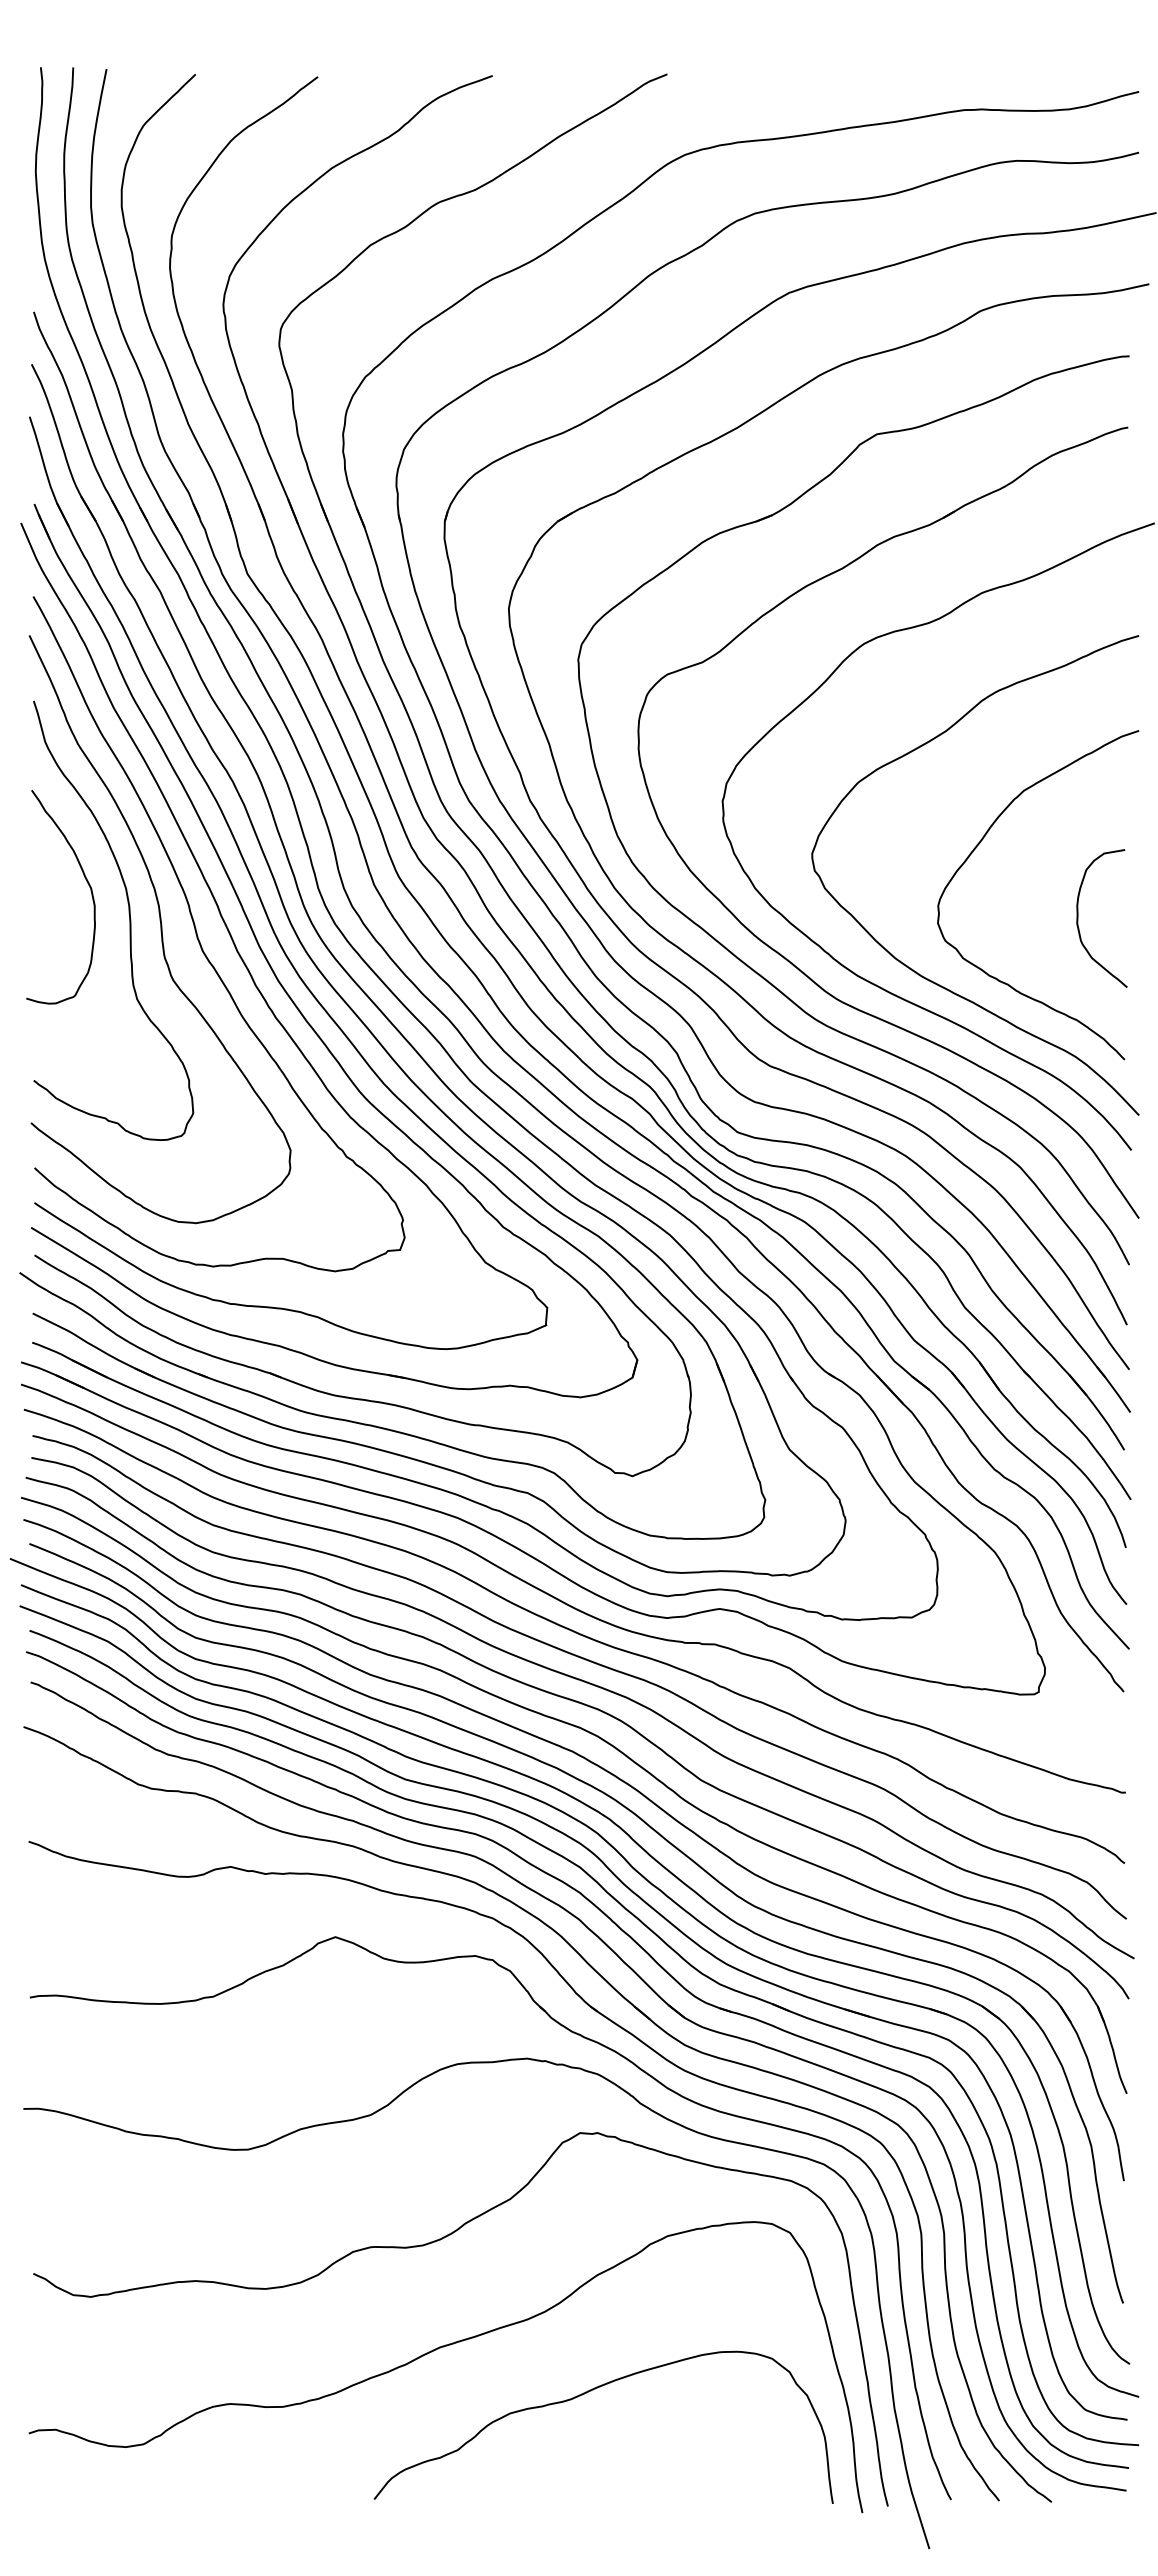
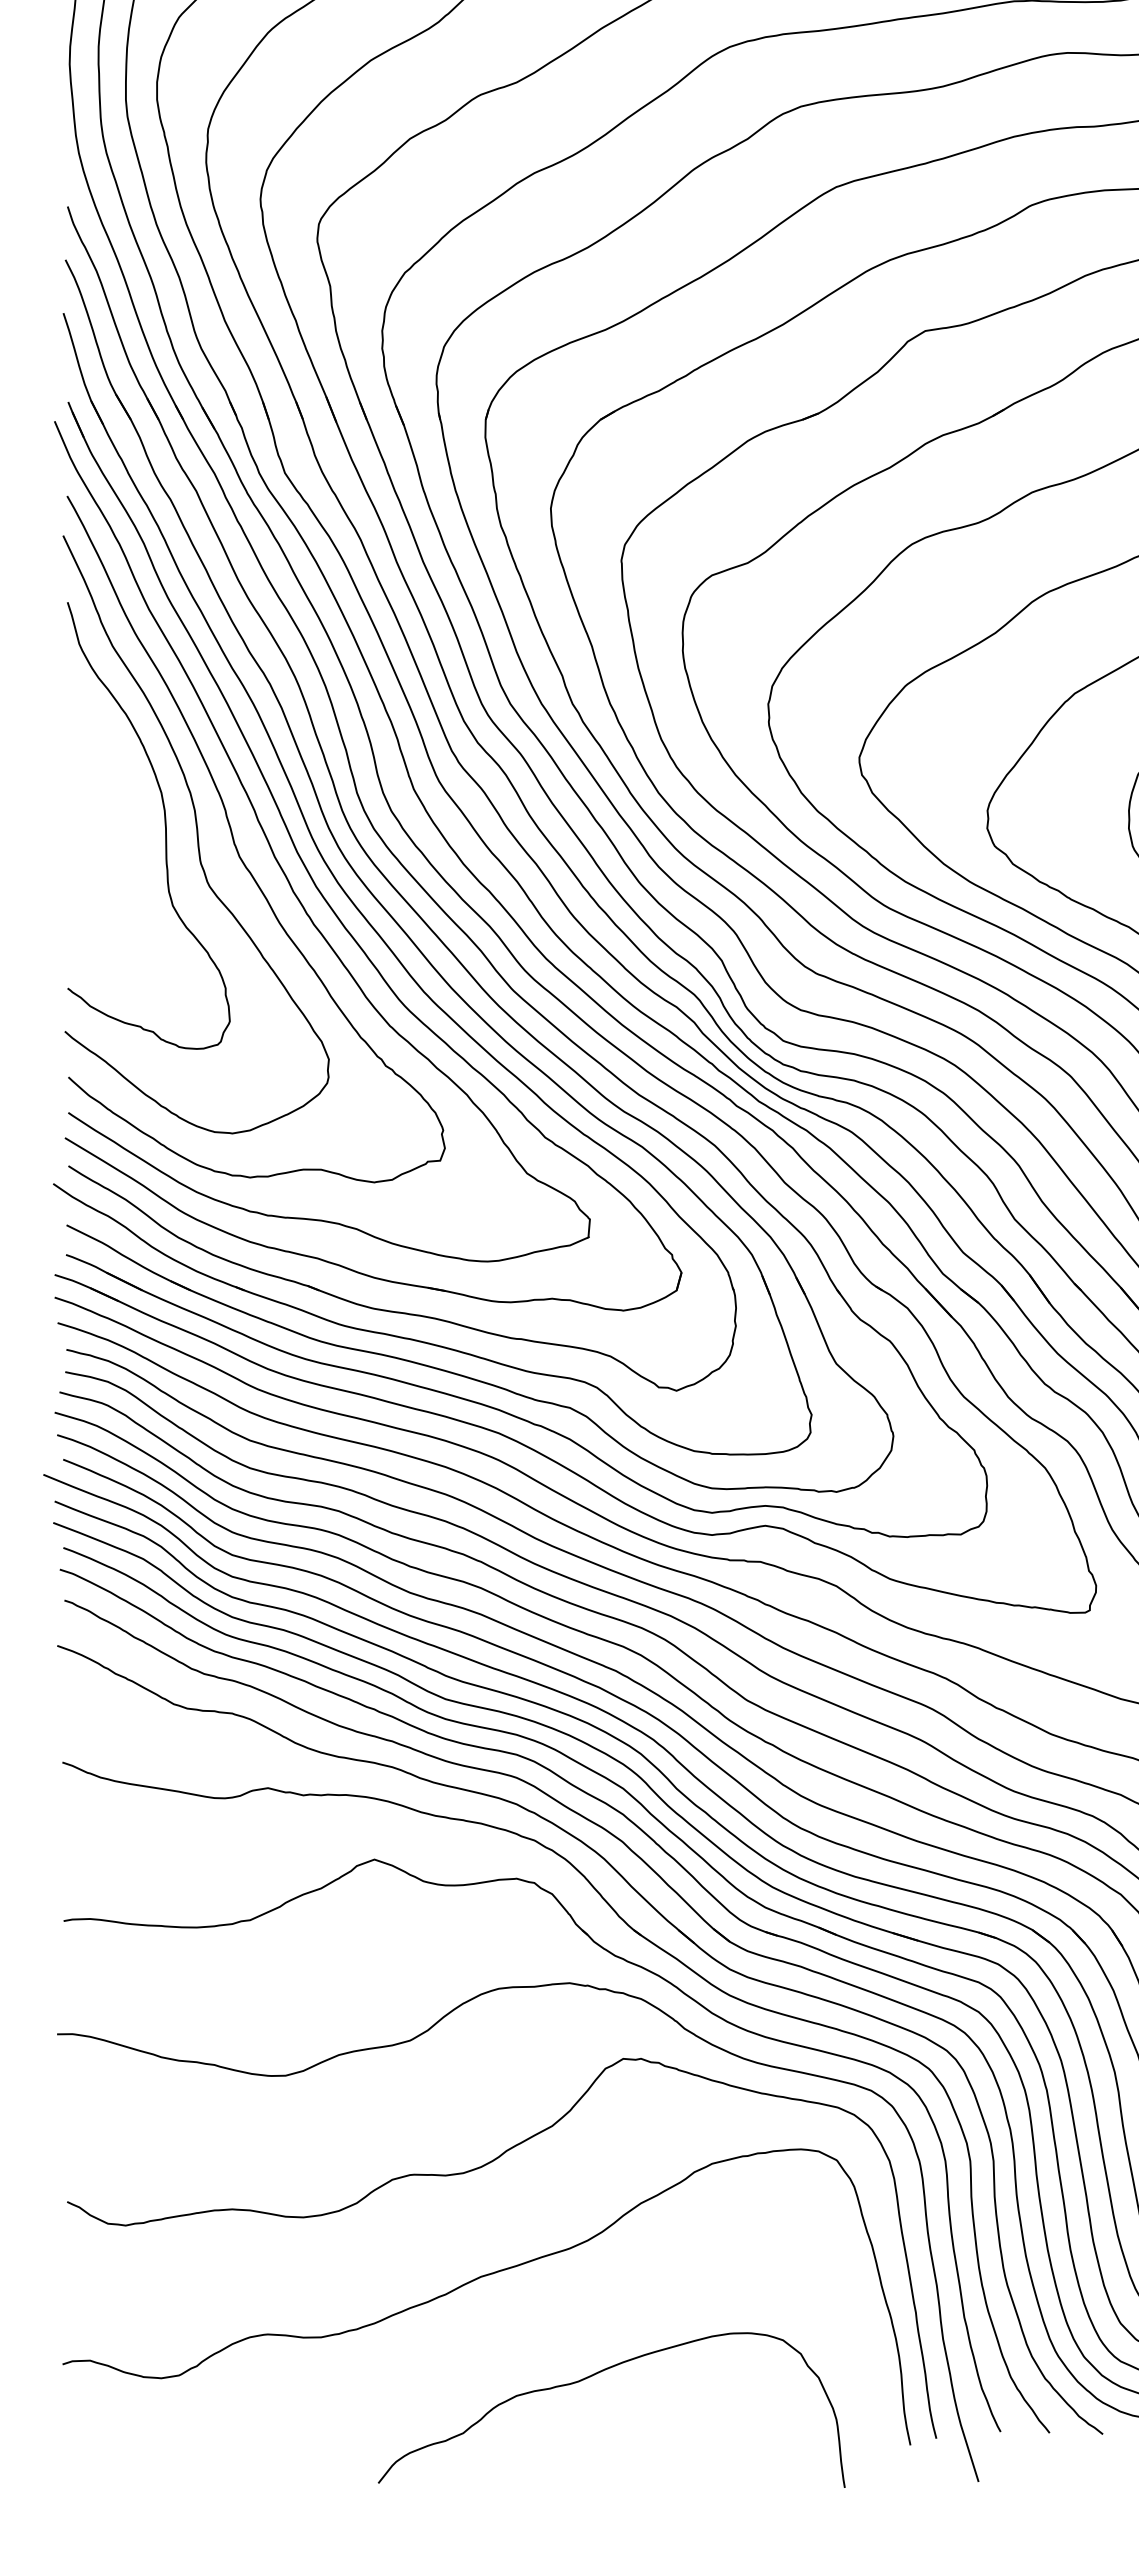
curve: (87, 883) -> (122, 787), removed
curve: (586, 2393) -> (594, 2375), moved

